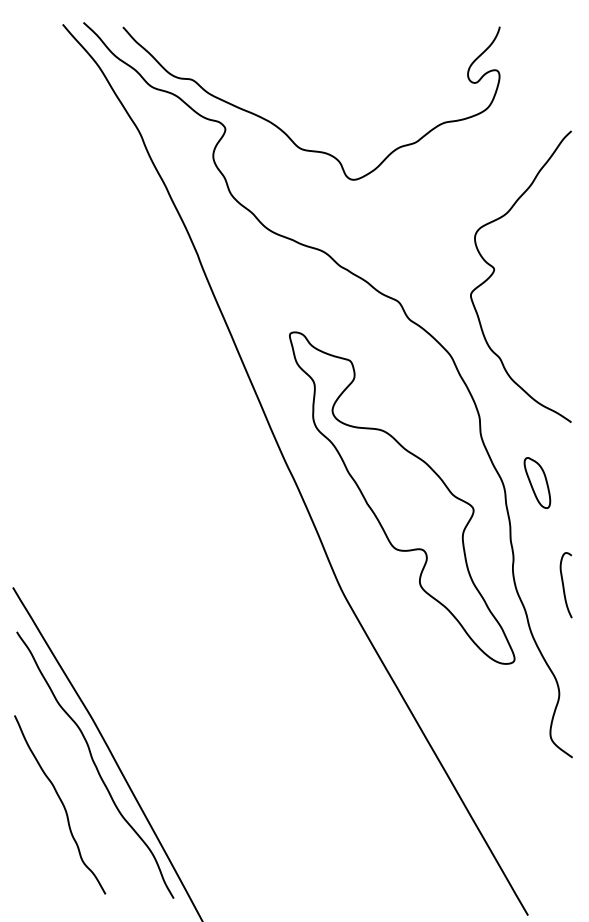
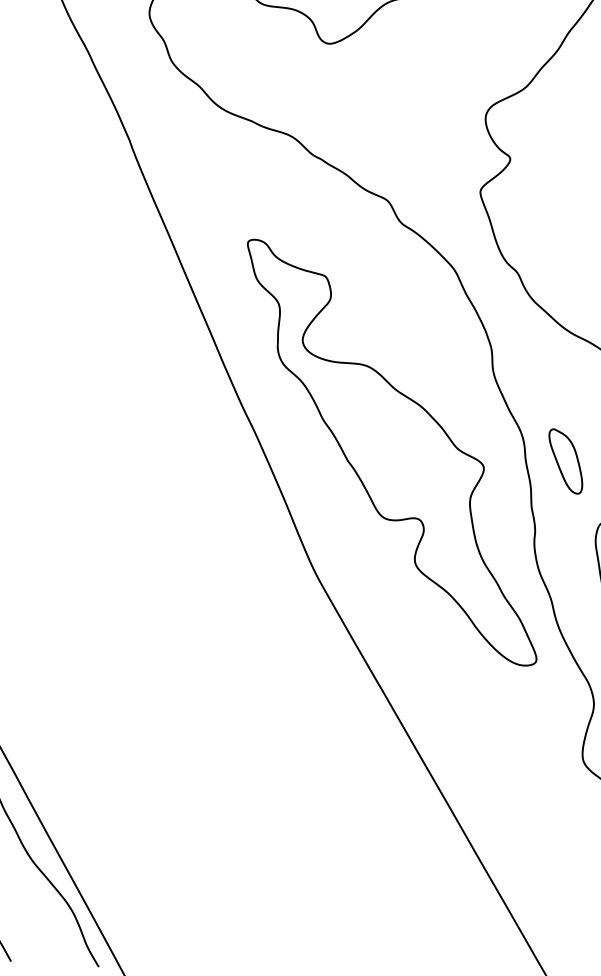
part: (537, 482) -> (565, 460), moved

